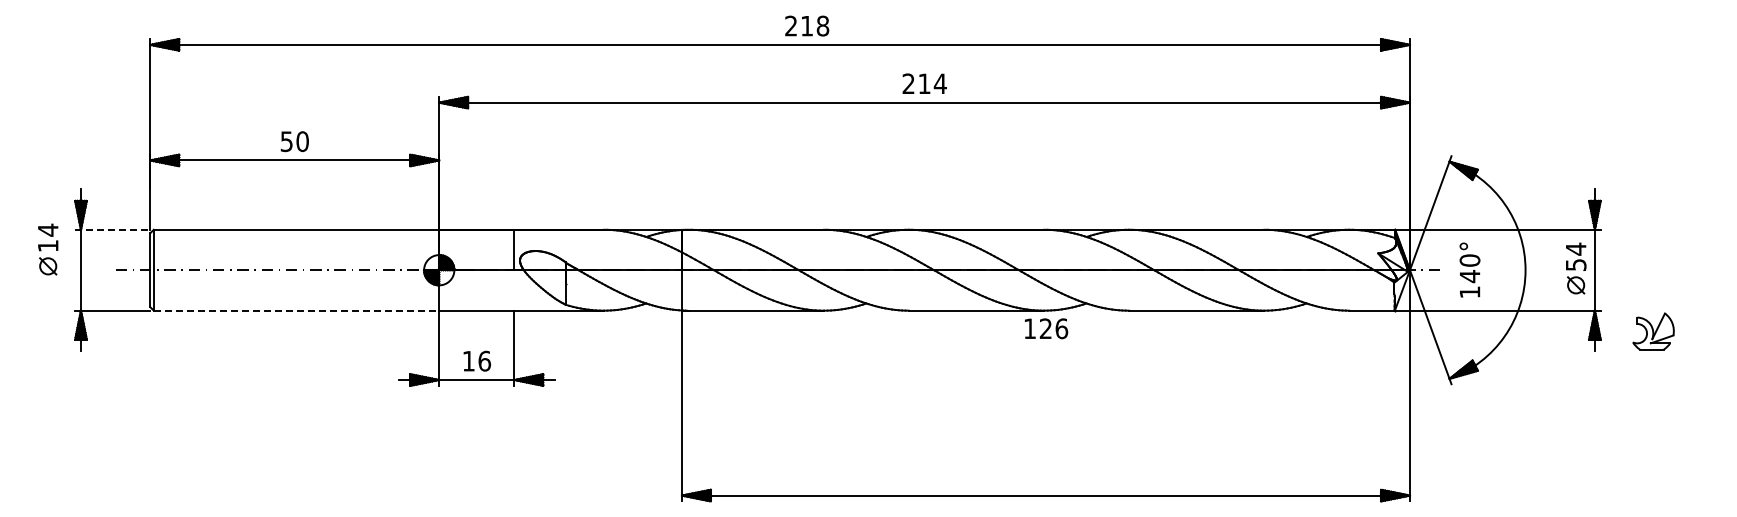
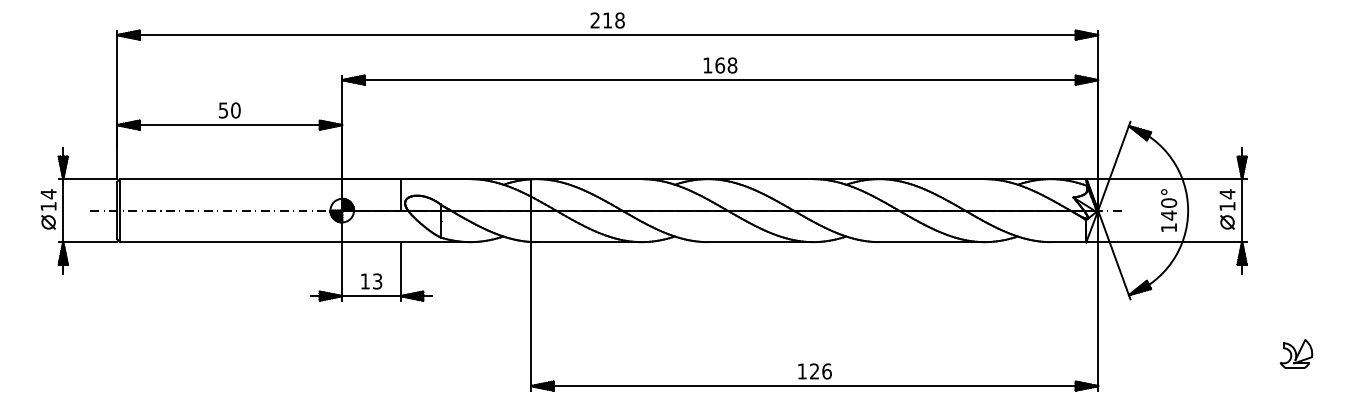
text: (807, 25) -> (607, 20), moved
text: (924, 83) -> (720, 65), 214 -> 168
line: (112, 229) -> (87, 178), dashed -> solid
part: (48, 249) -> (48, 209), moved
text: (1576, 264) -> (1227, 206), 54 -> 14
text: (1469, 269) -> (1168, 210), moved
line: (296, 310) -> (231, 241), dashed -> solid
text: (1046, 328) -> (815, 371), moved
part: (1653, 331) -> (1296, 354), moved
text: (484, 360) -> (377, 280), 16 -> 13

